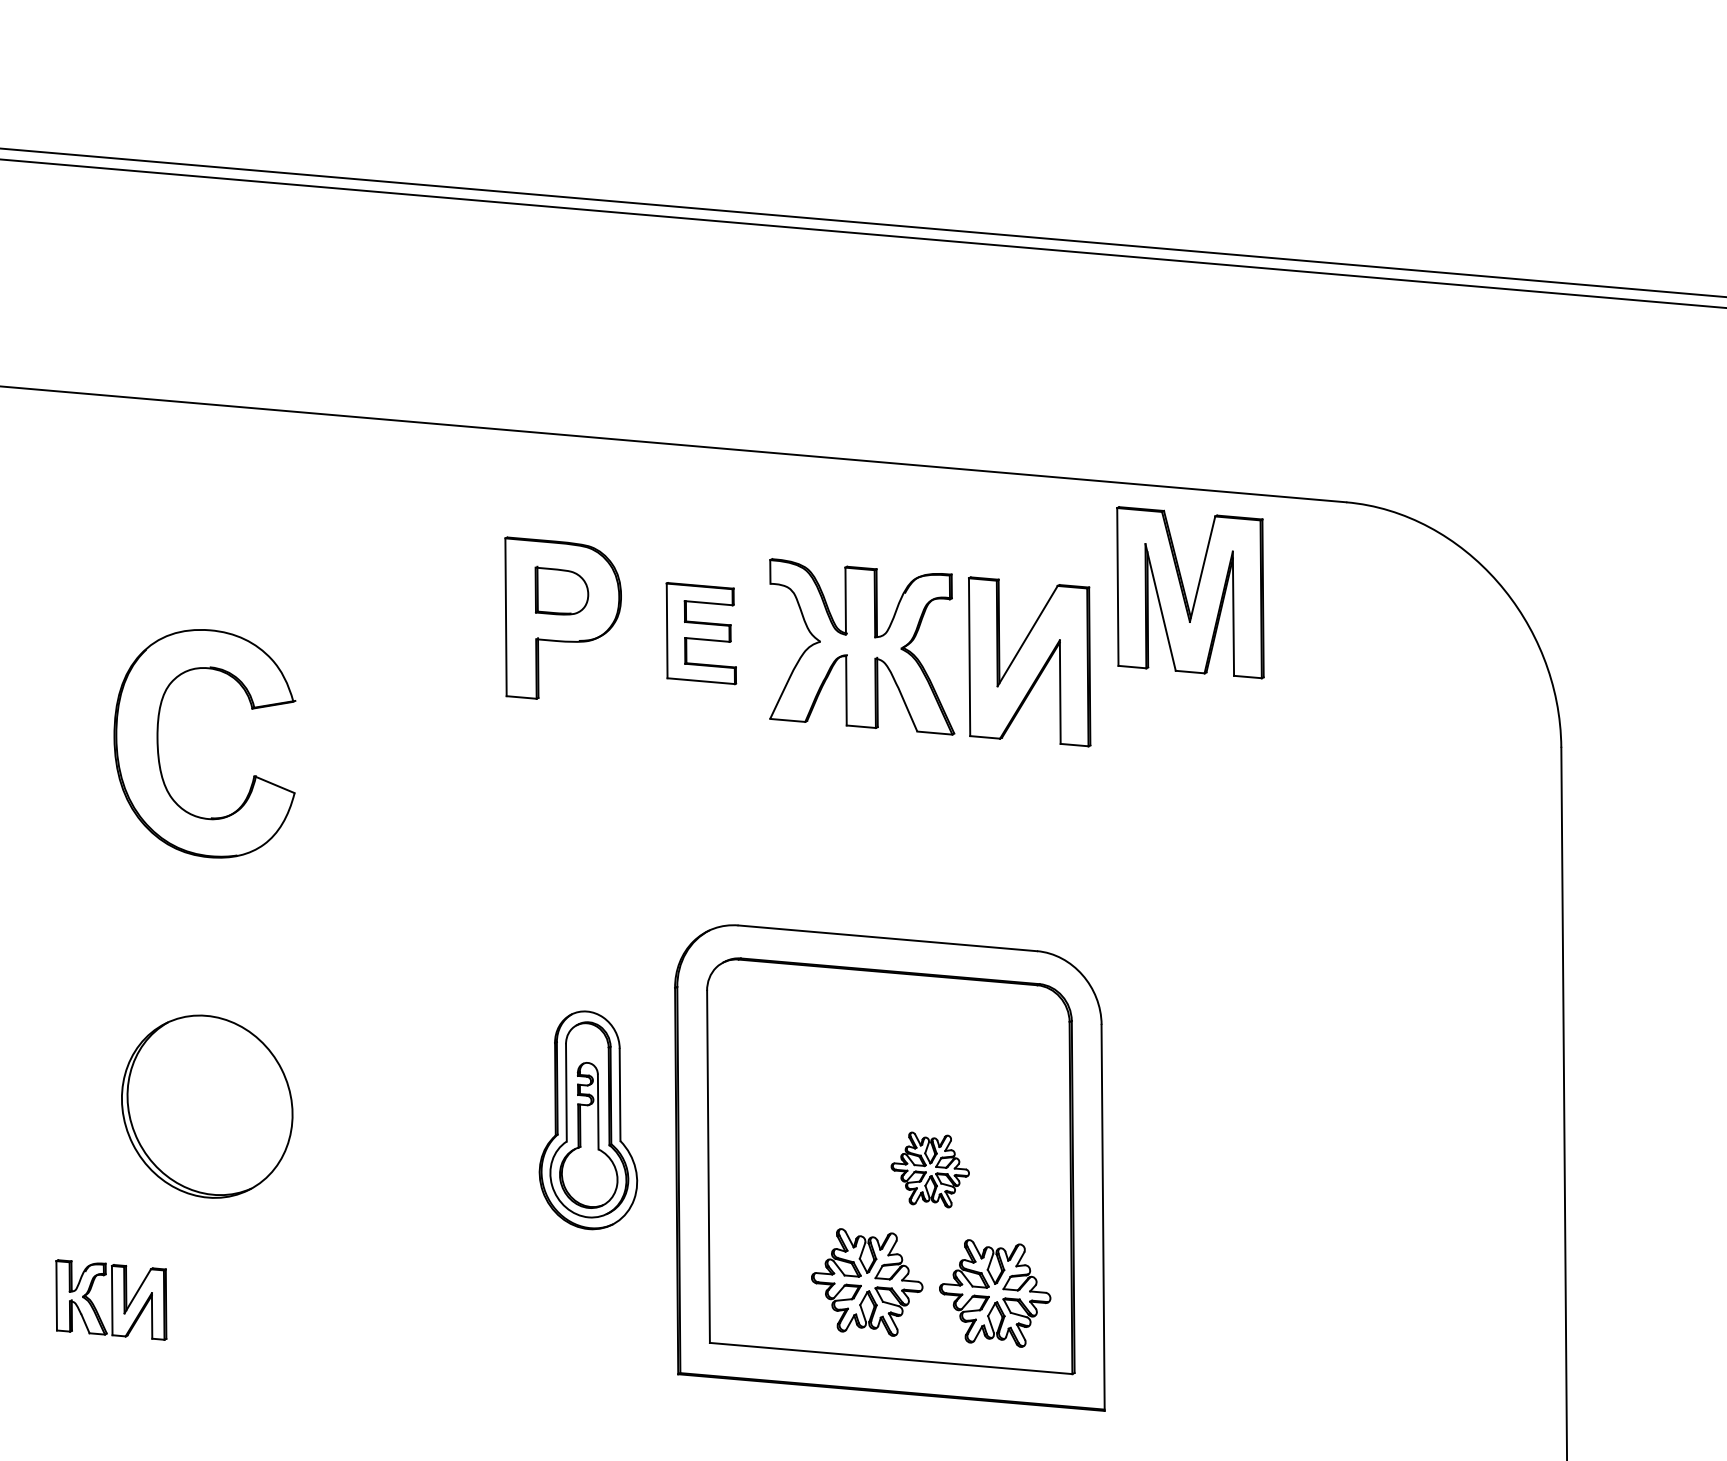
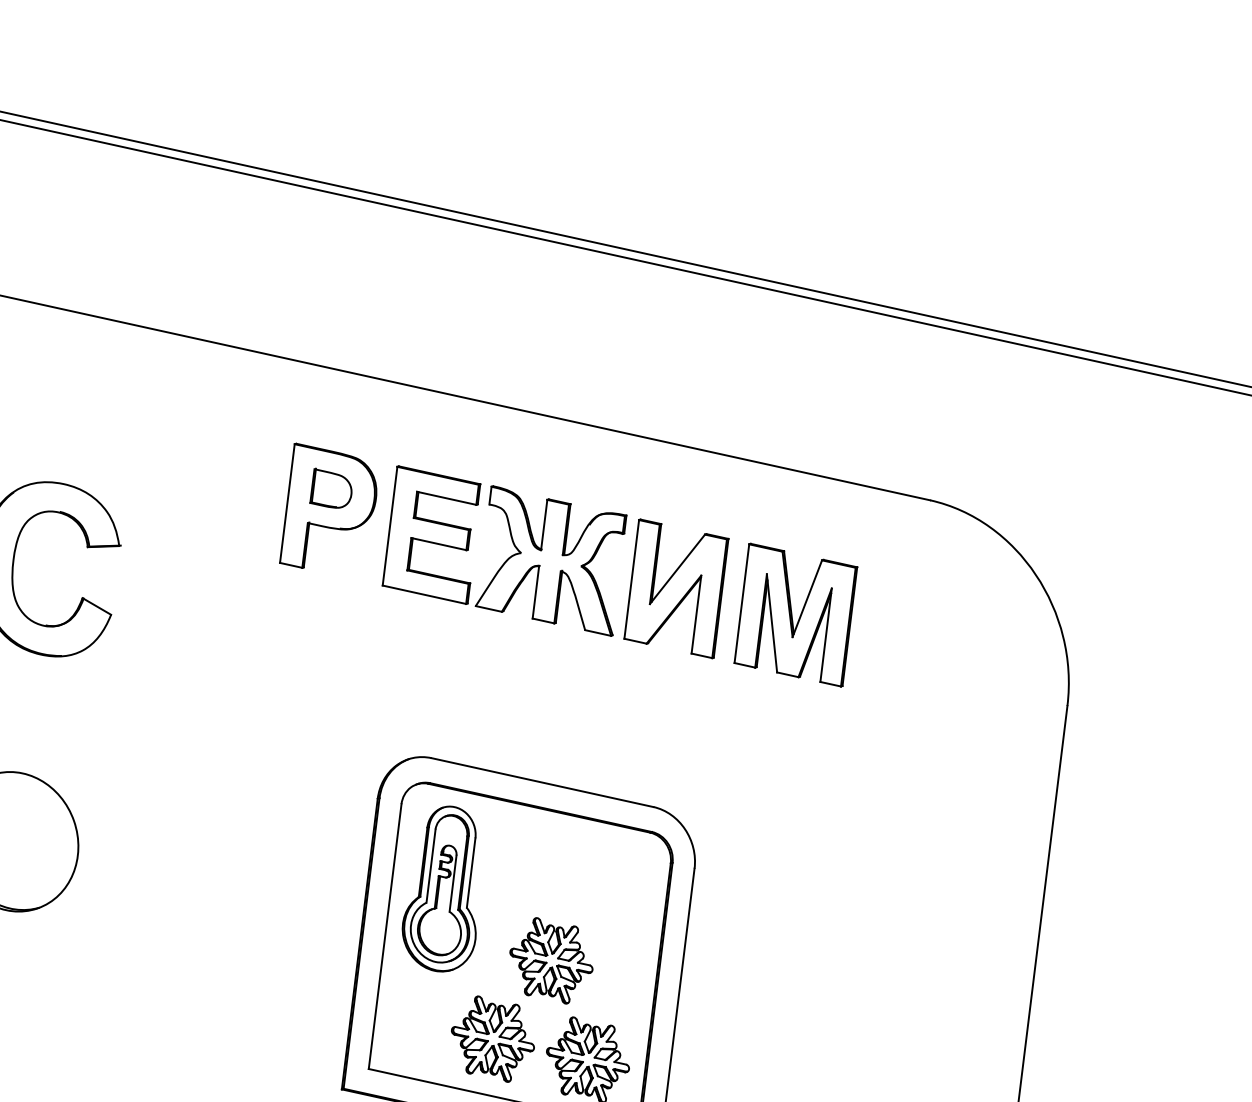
part: (1190, 592) -> (795, 615), moved
part: (701, 633) -> (432, 535), size x1.67
part: (588, 1120) -> (444, 889), moved
part: (930, 1169) -> (551, 960), size x1.43

